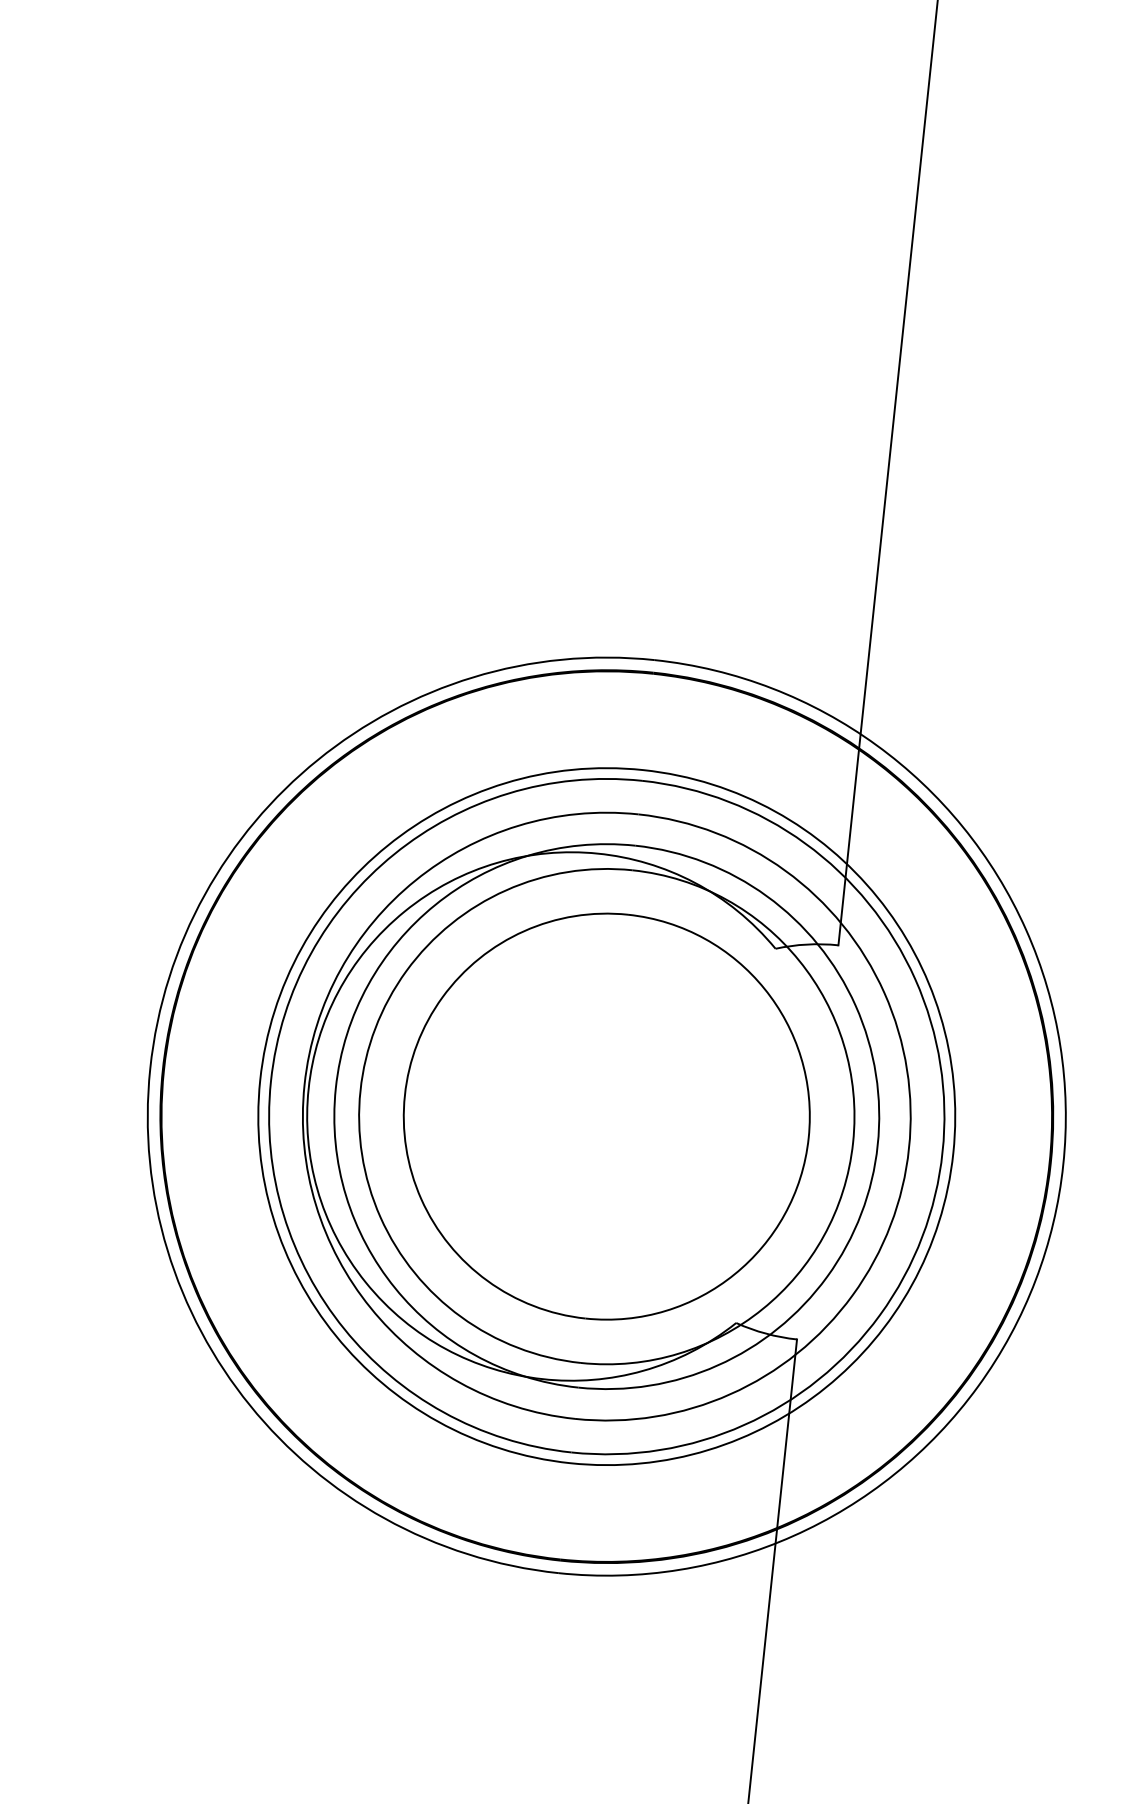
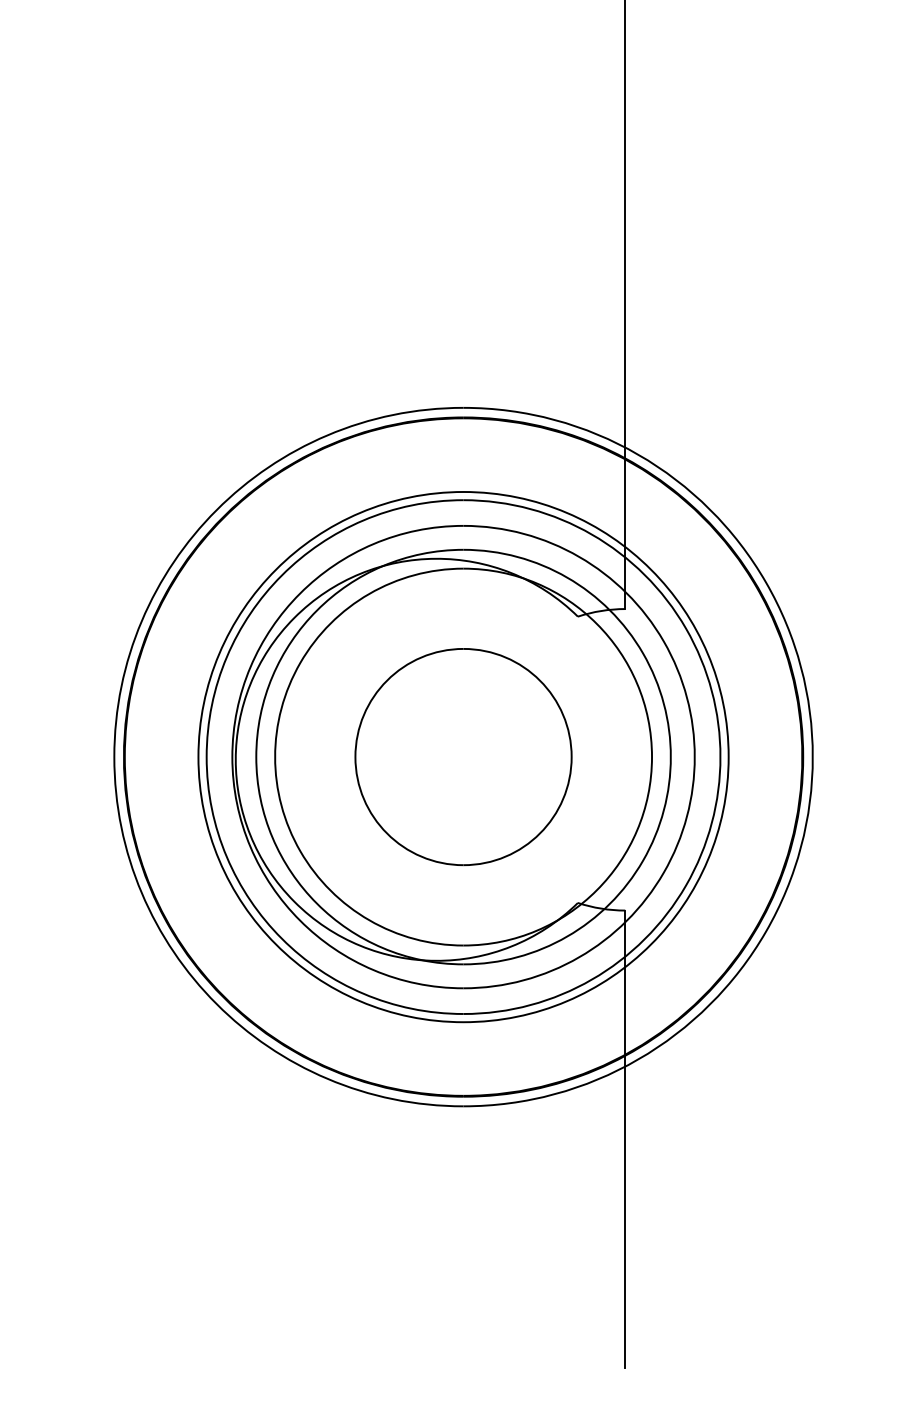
part: (606, 1115) -> (463, 756), size x0.7

